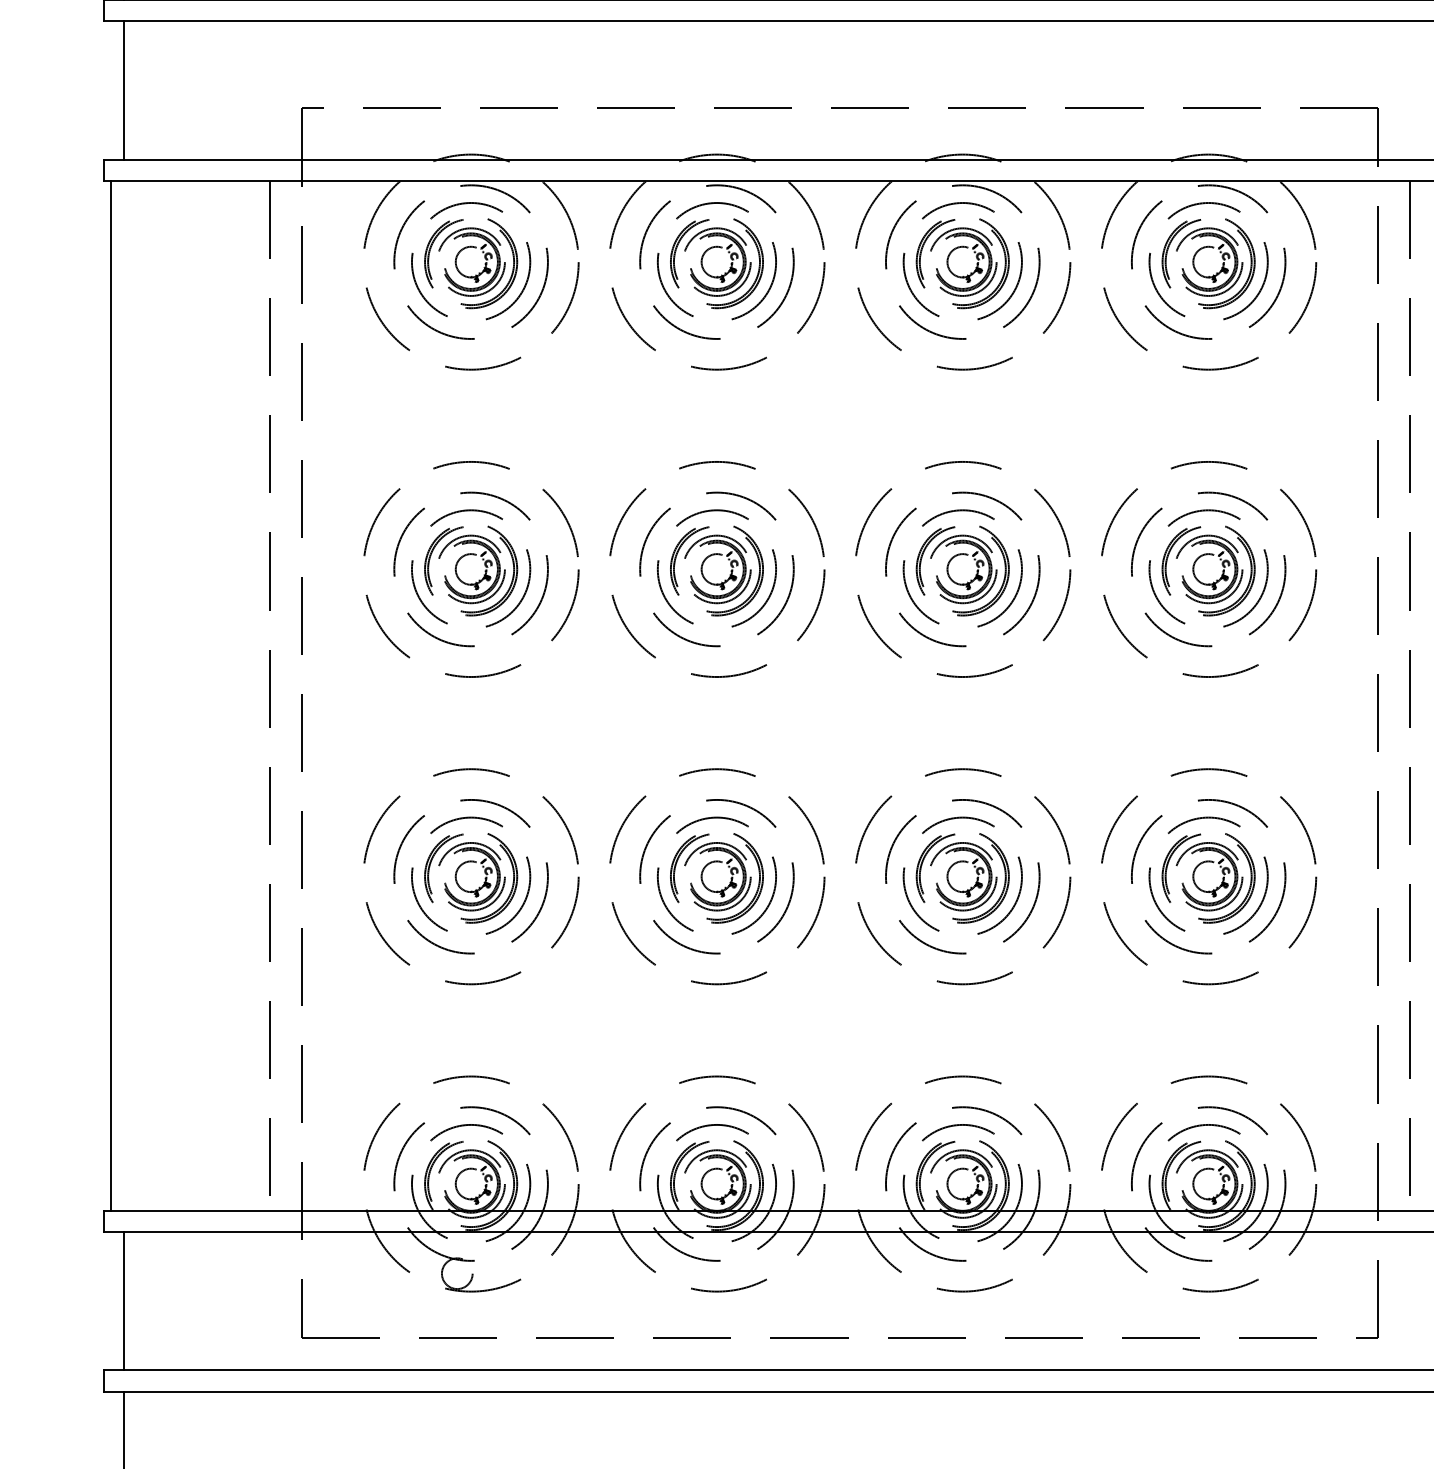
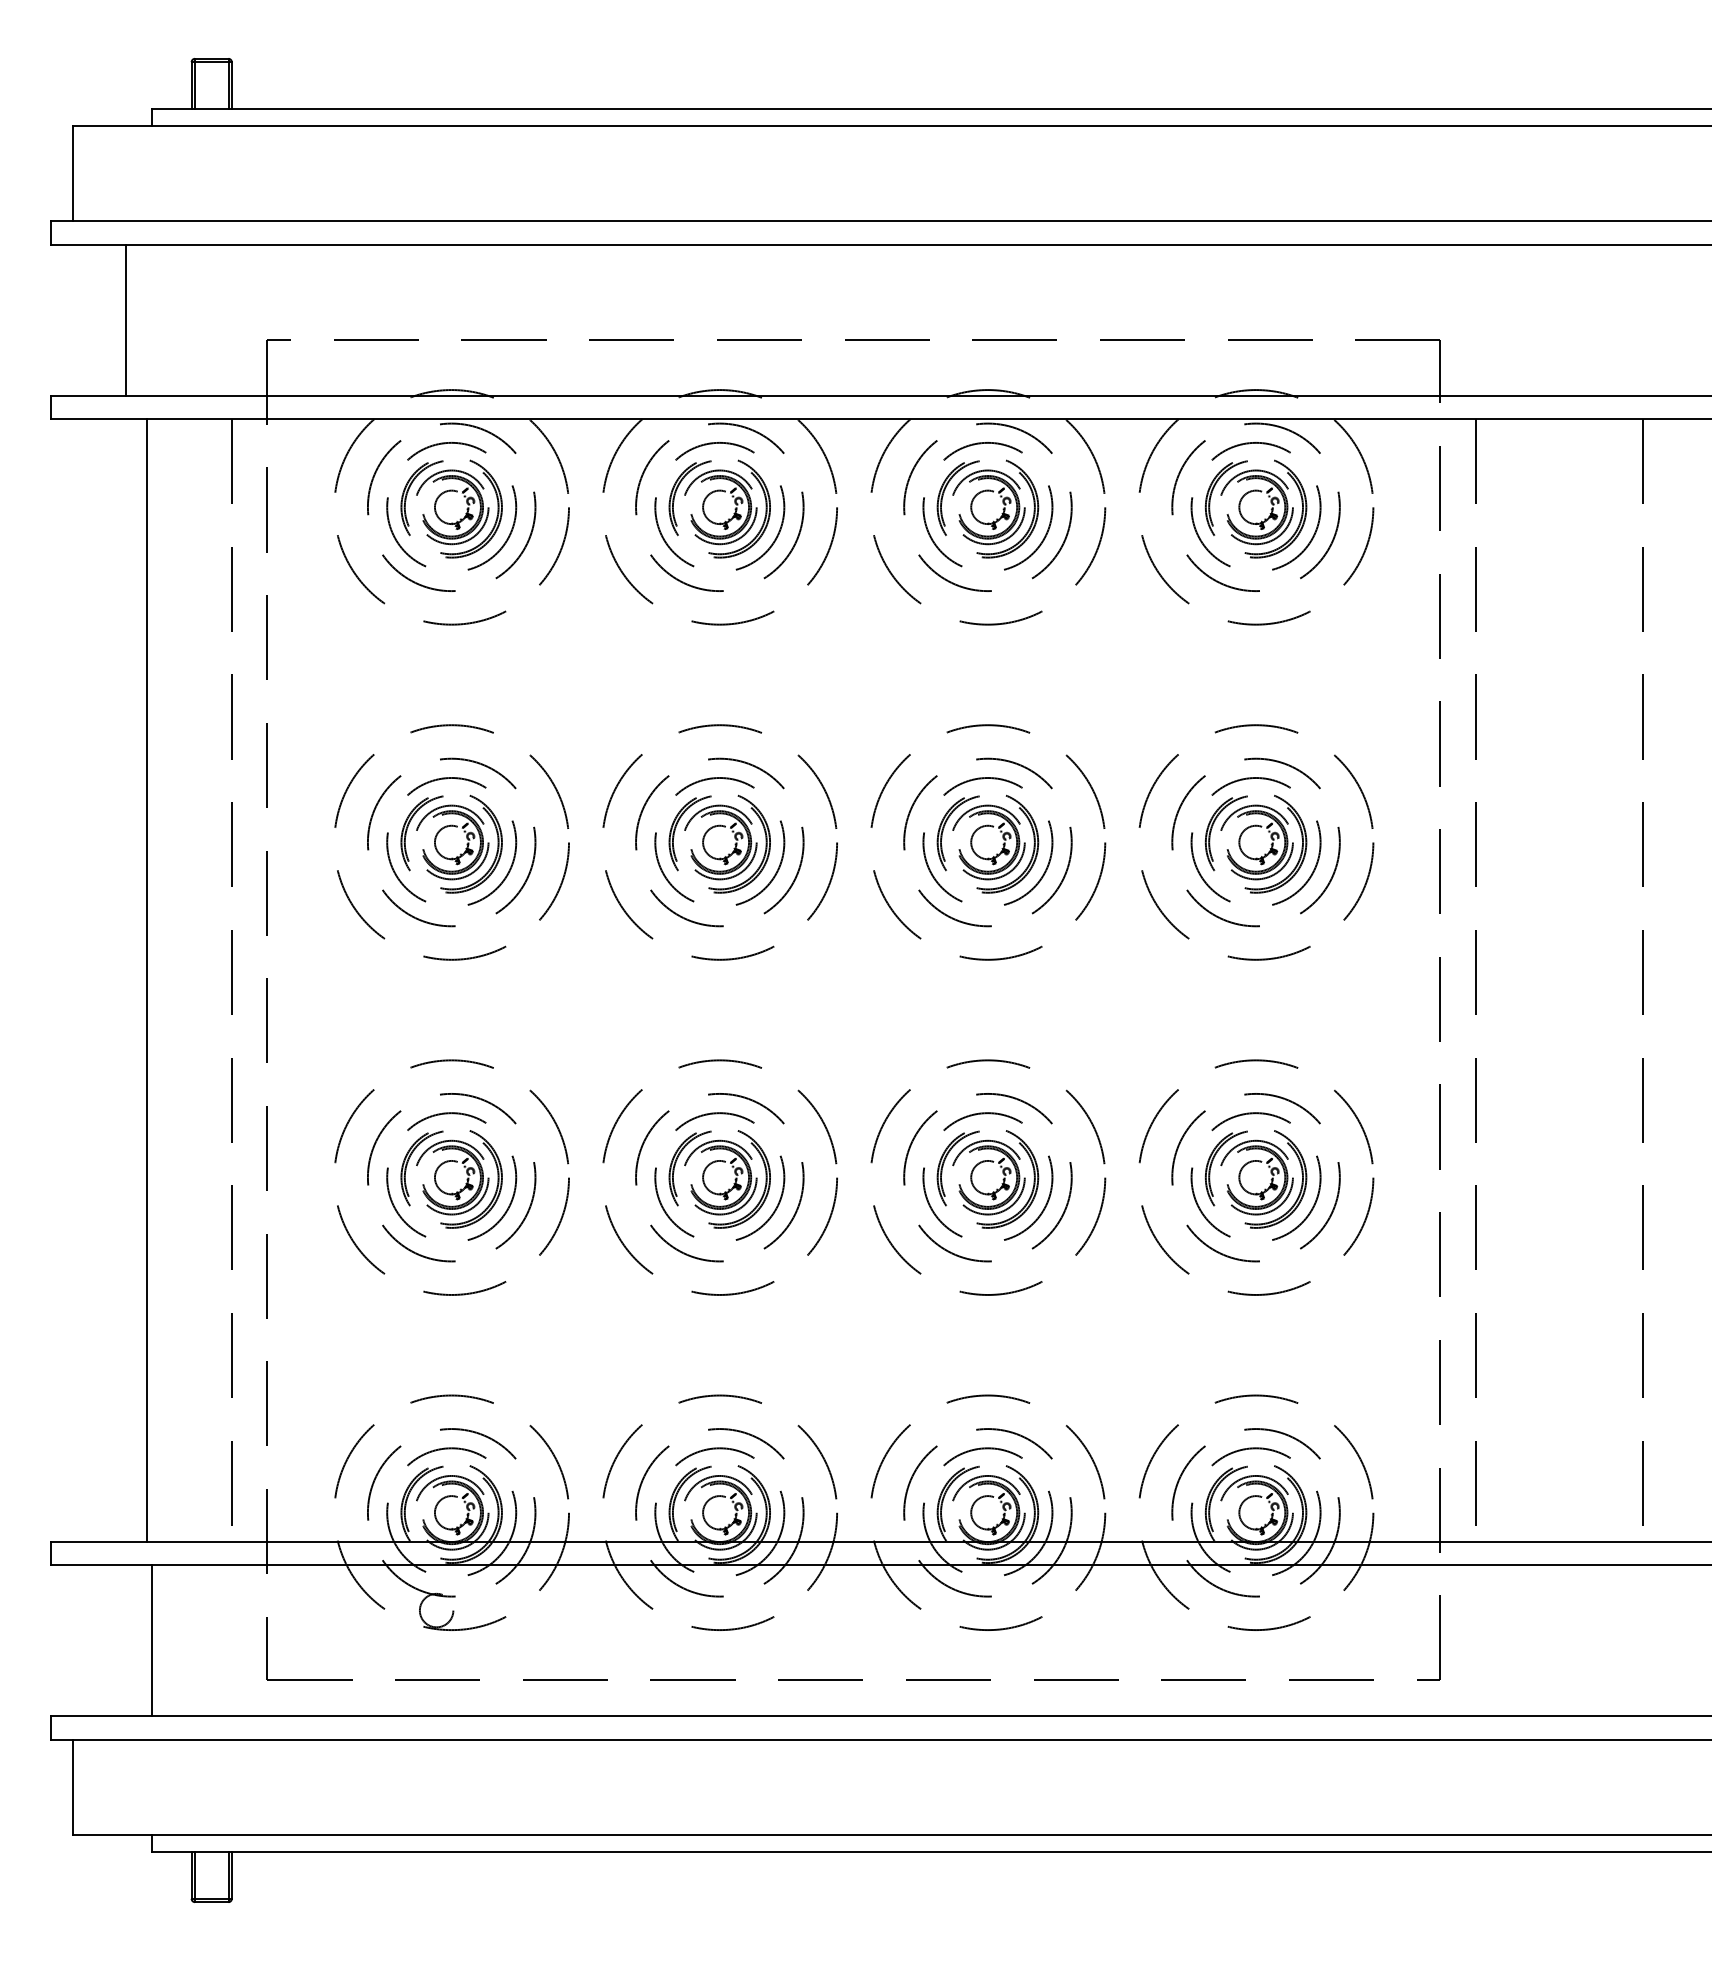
line: (123, 89) -> (125, 319), moved
line: (110, 695) -> (146, 980), moved
line: (123, 1301) -> (151, 1640), moved

